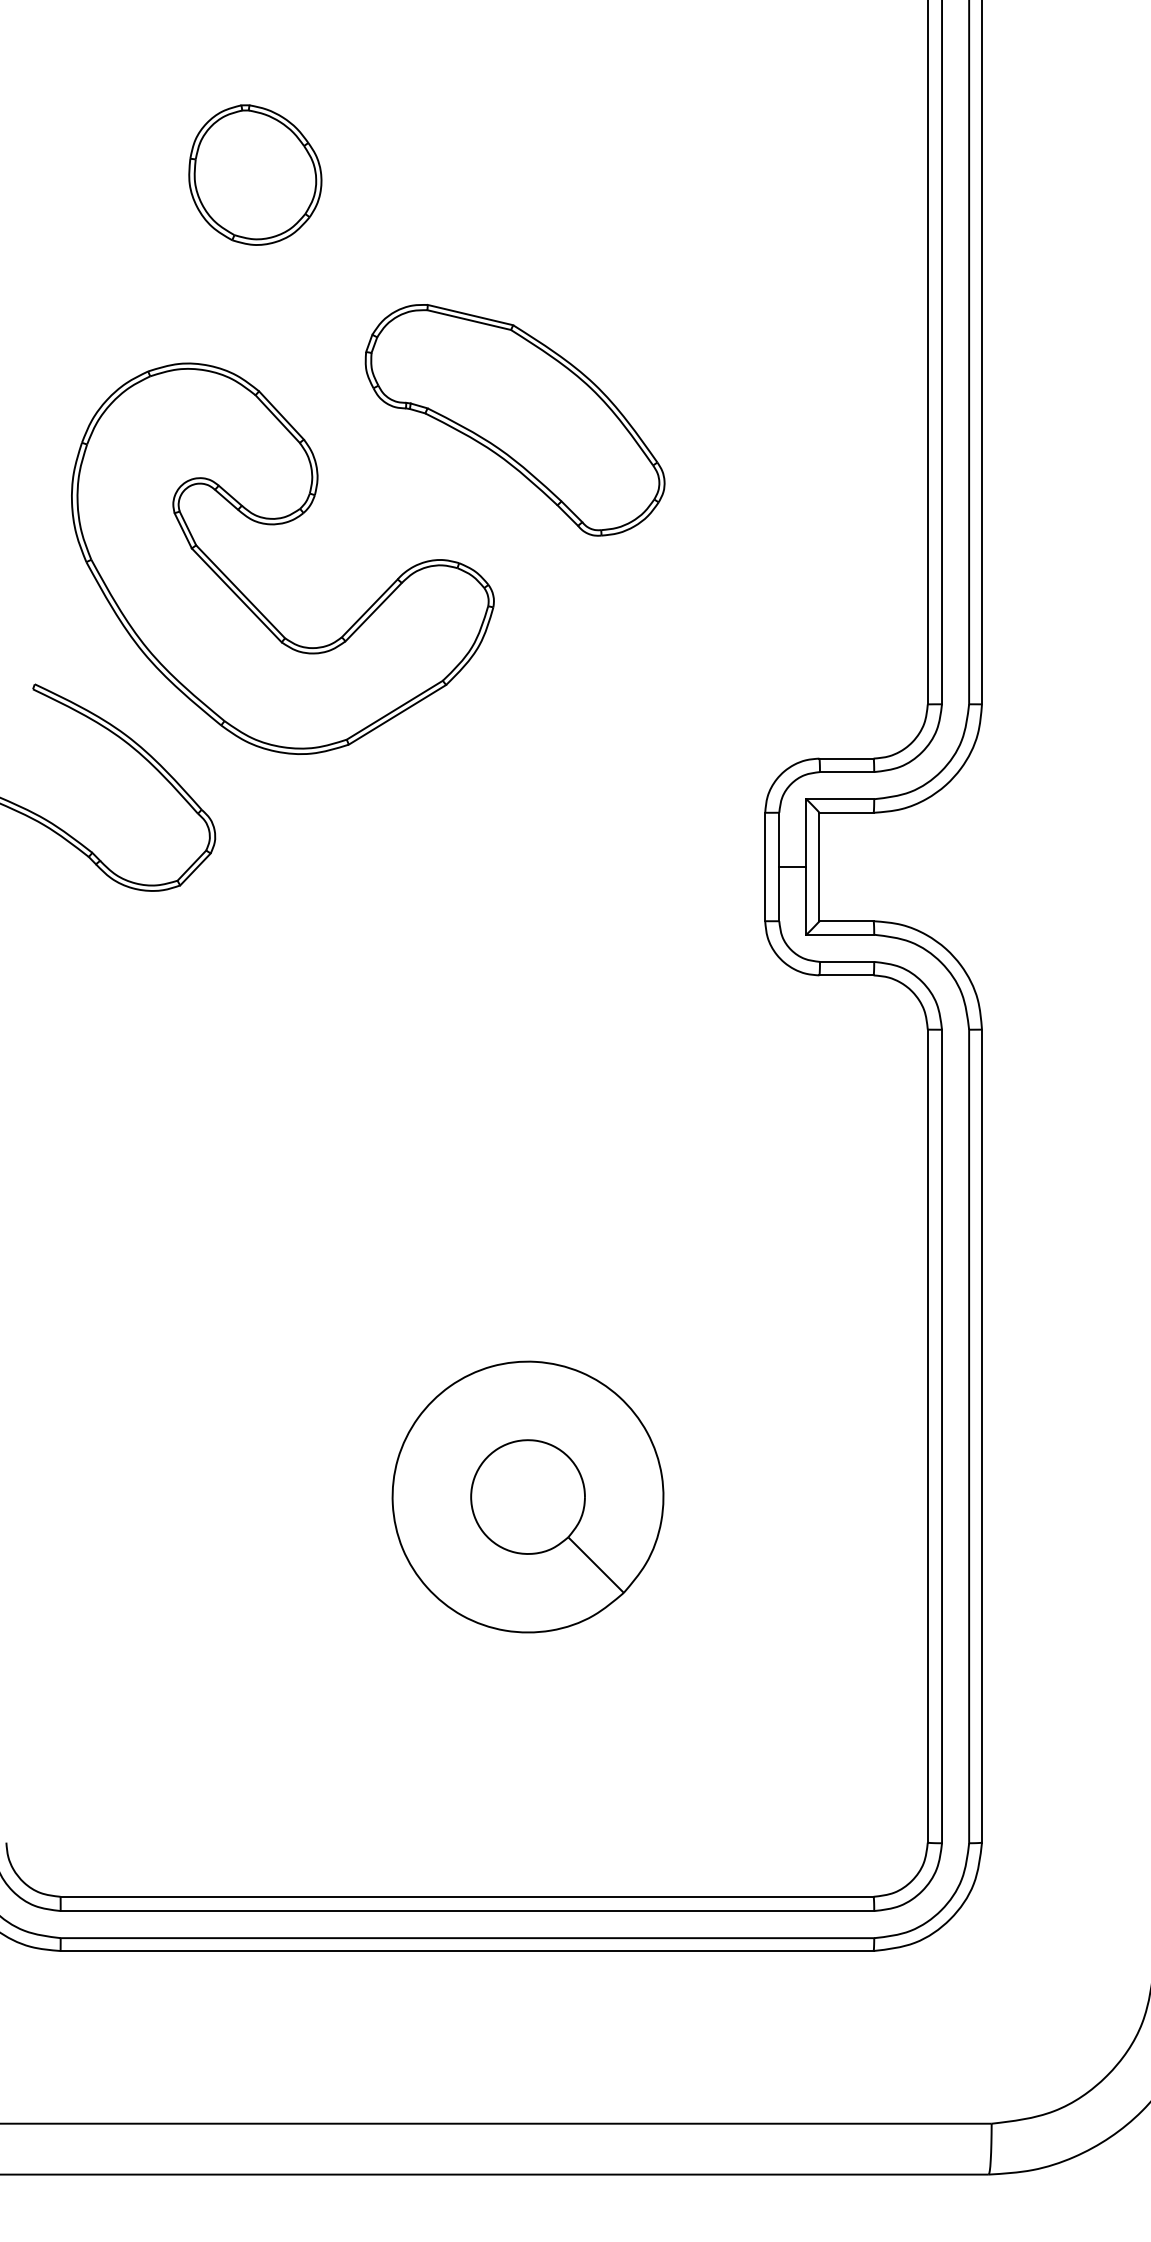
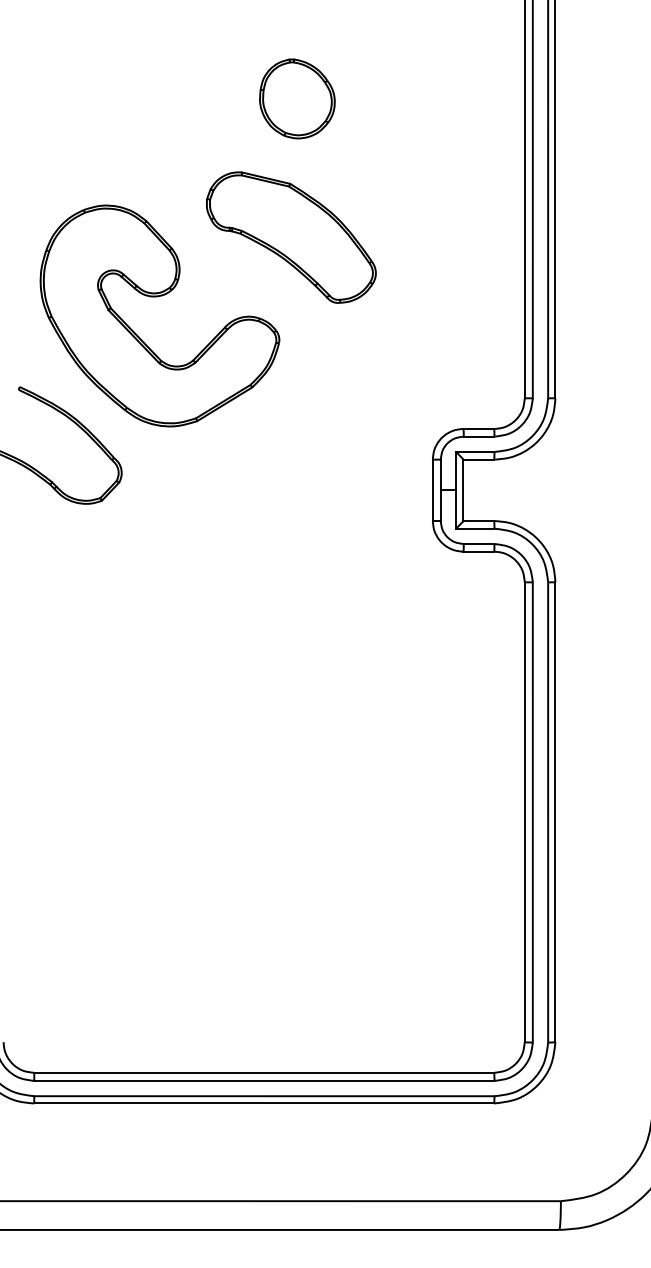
part: (255, 174) -> (297, 98), moved
part: (527, 1496) -> (298, 846), removed

